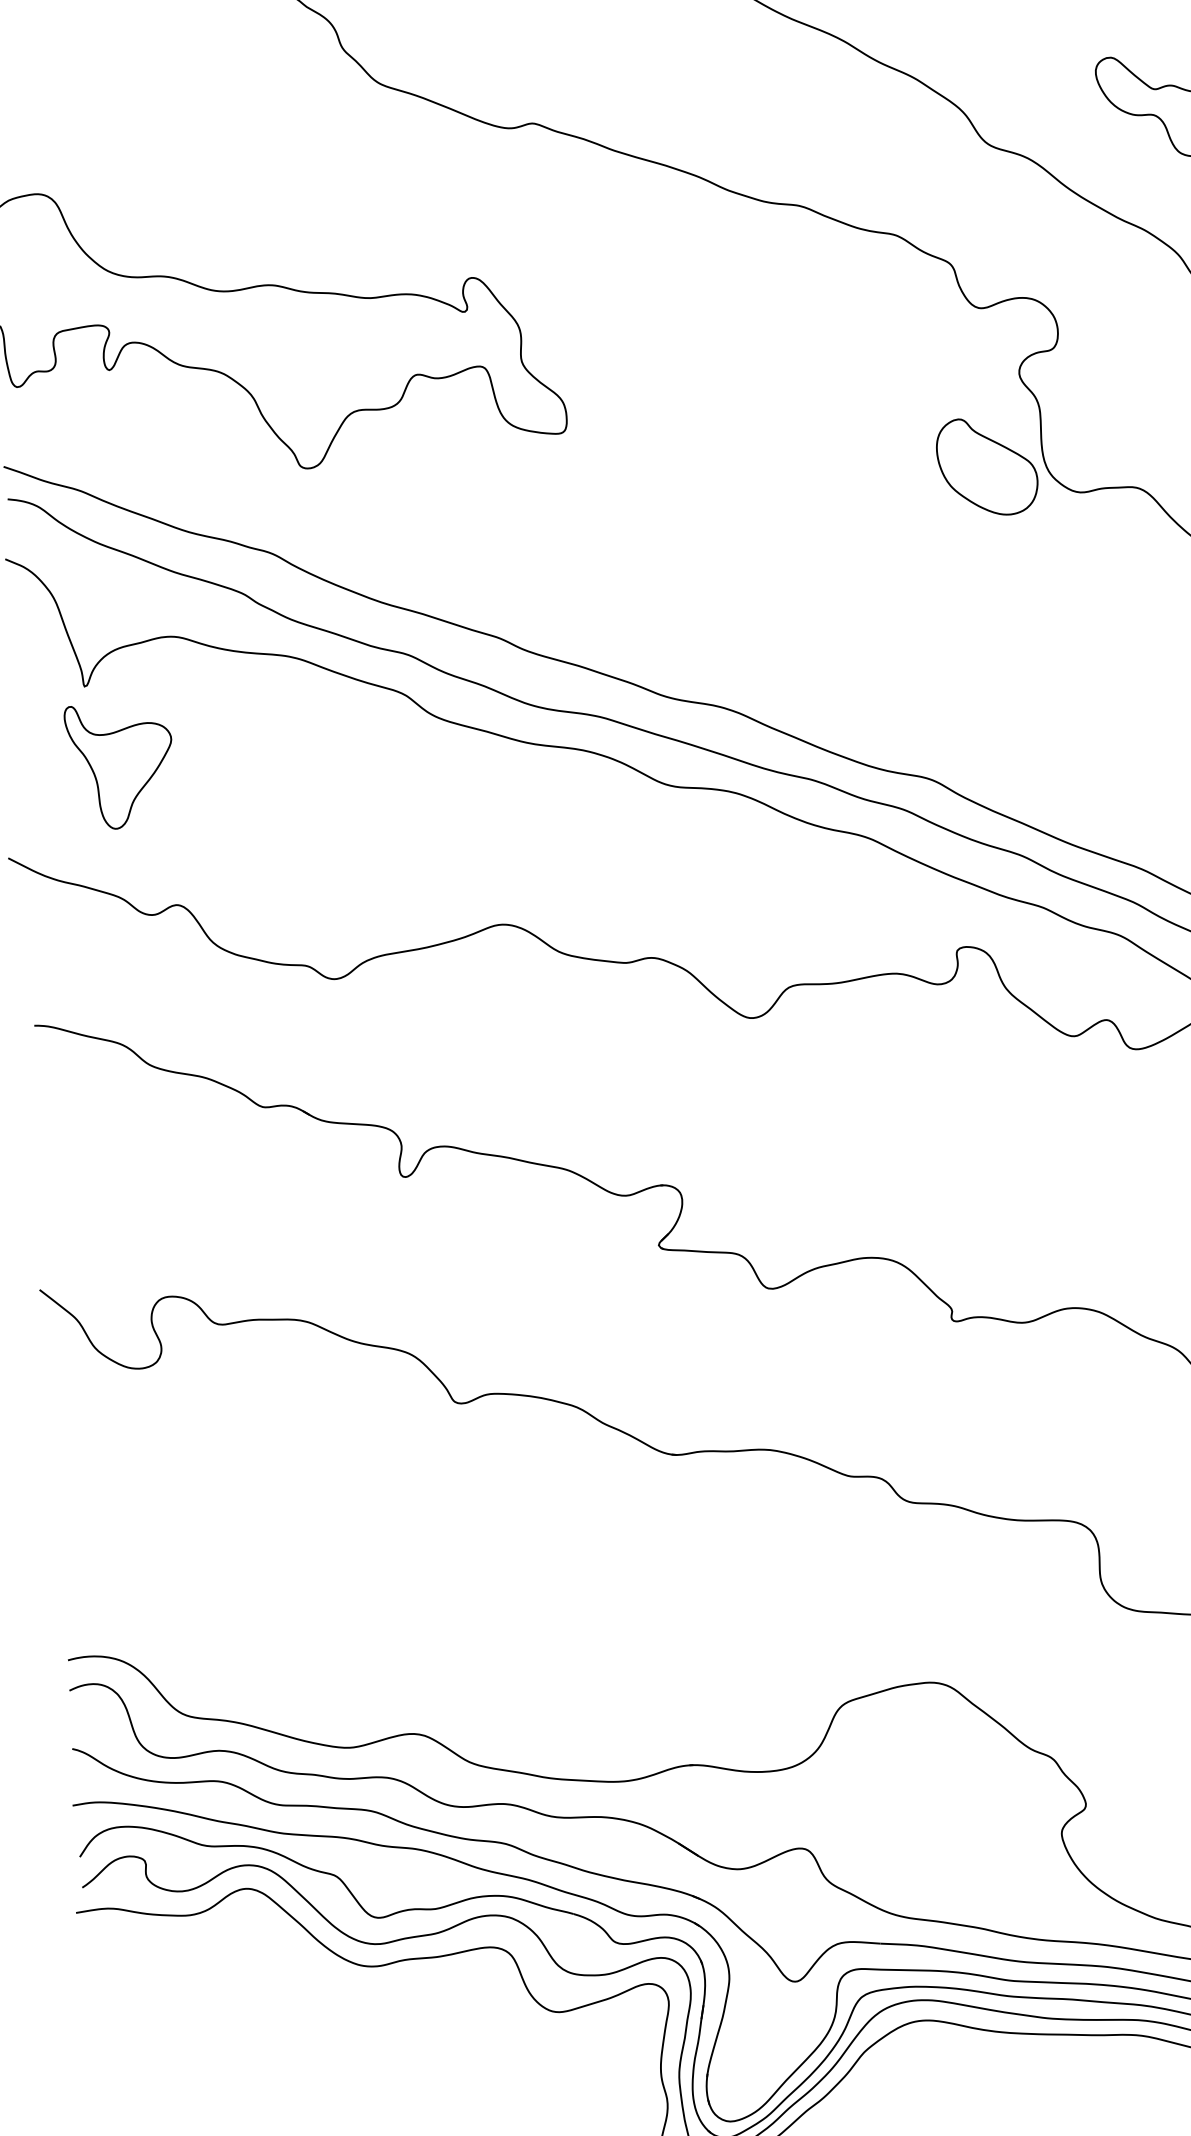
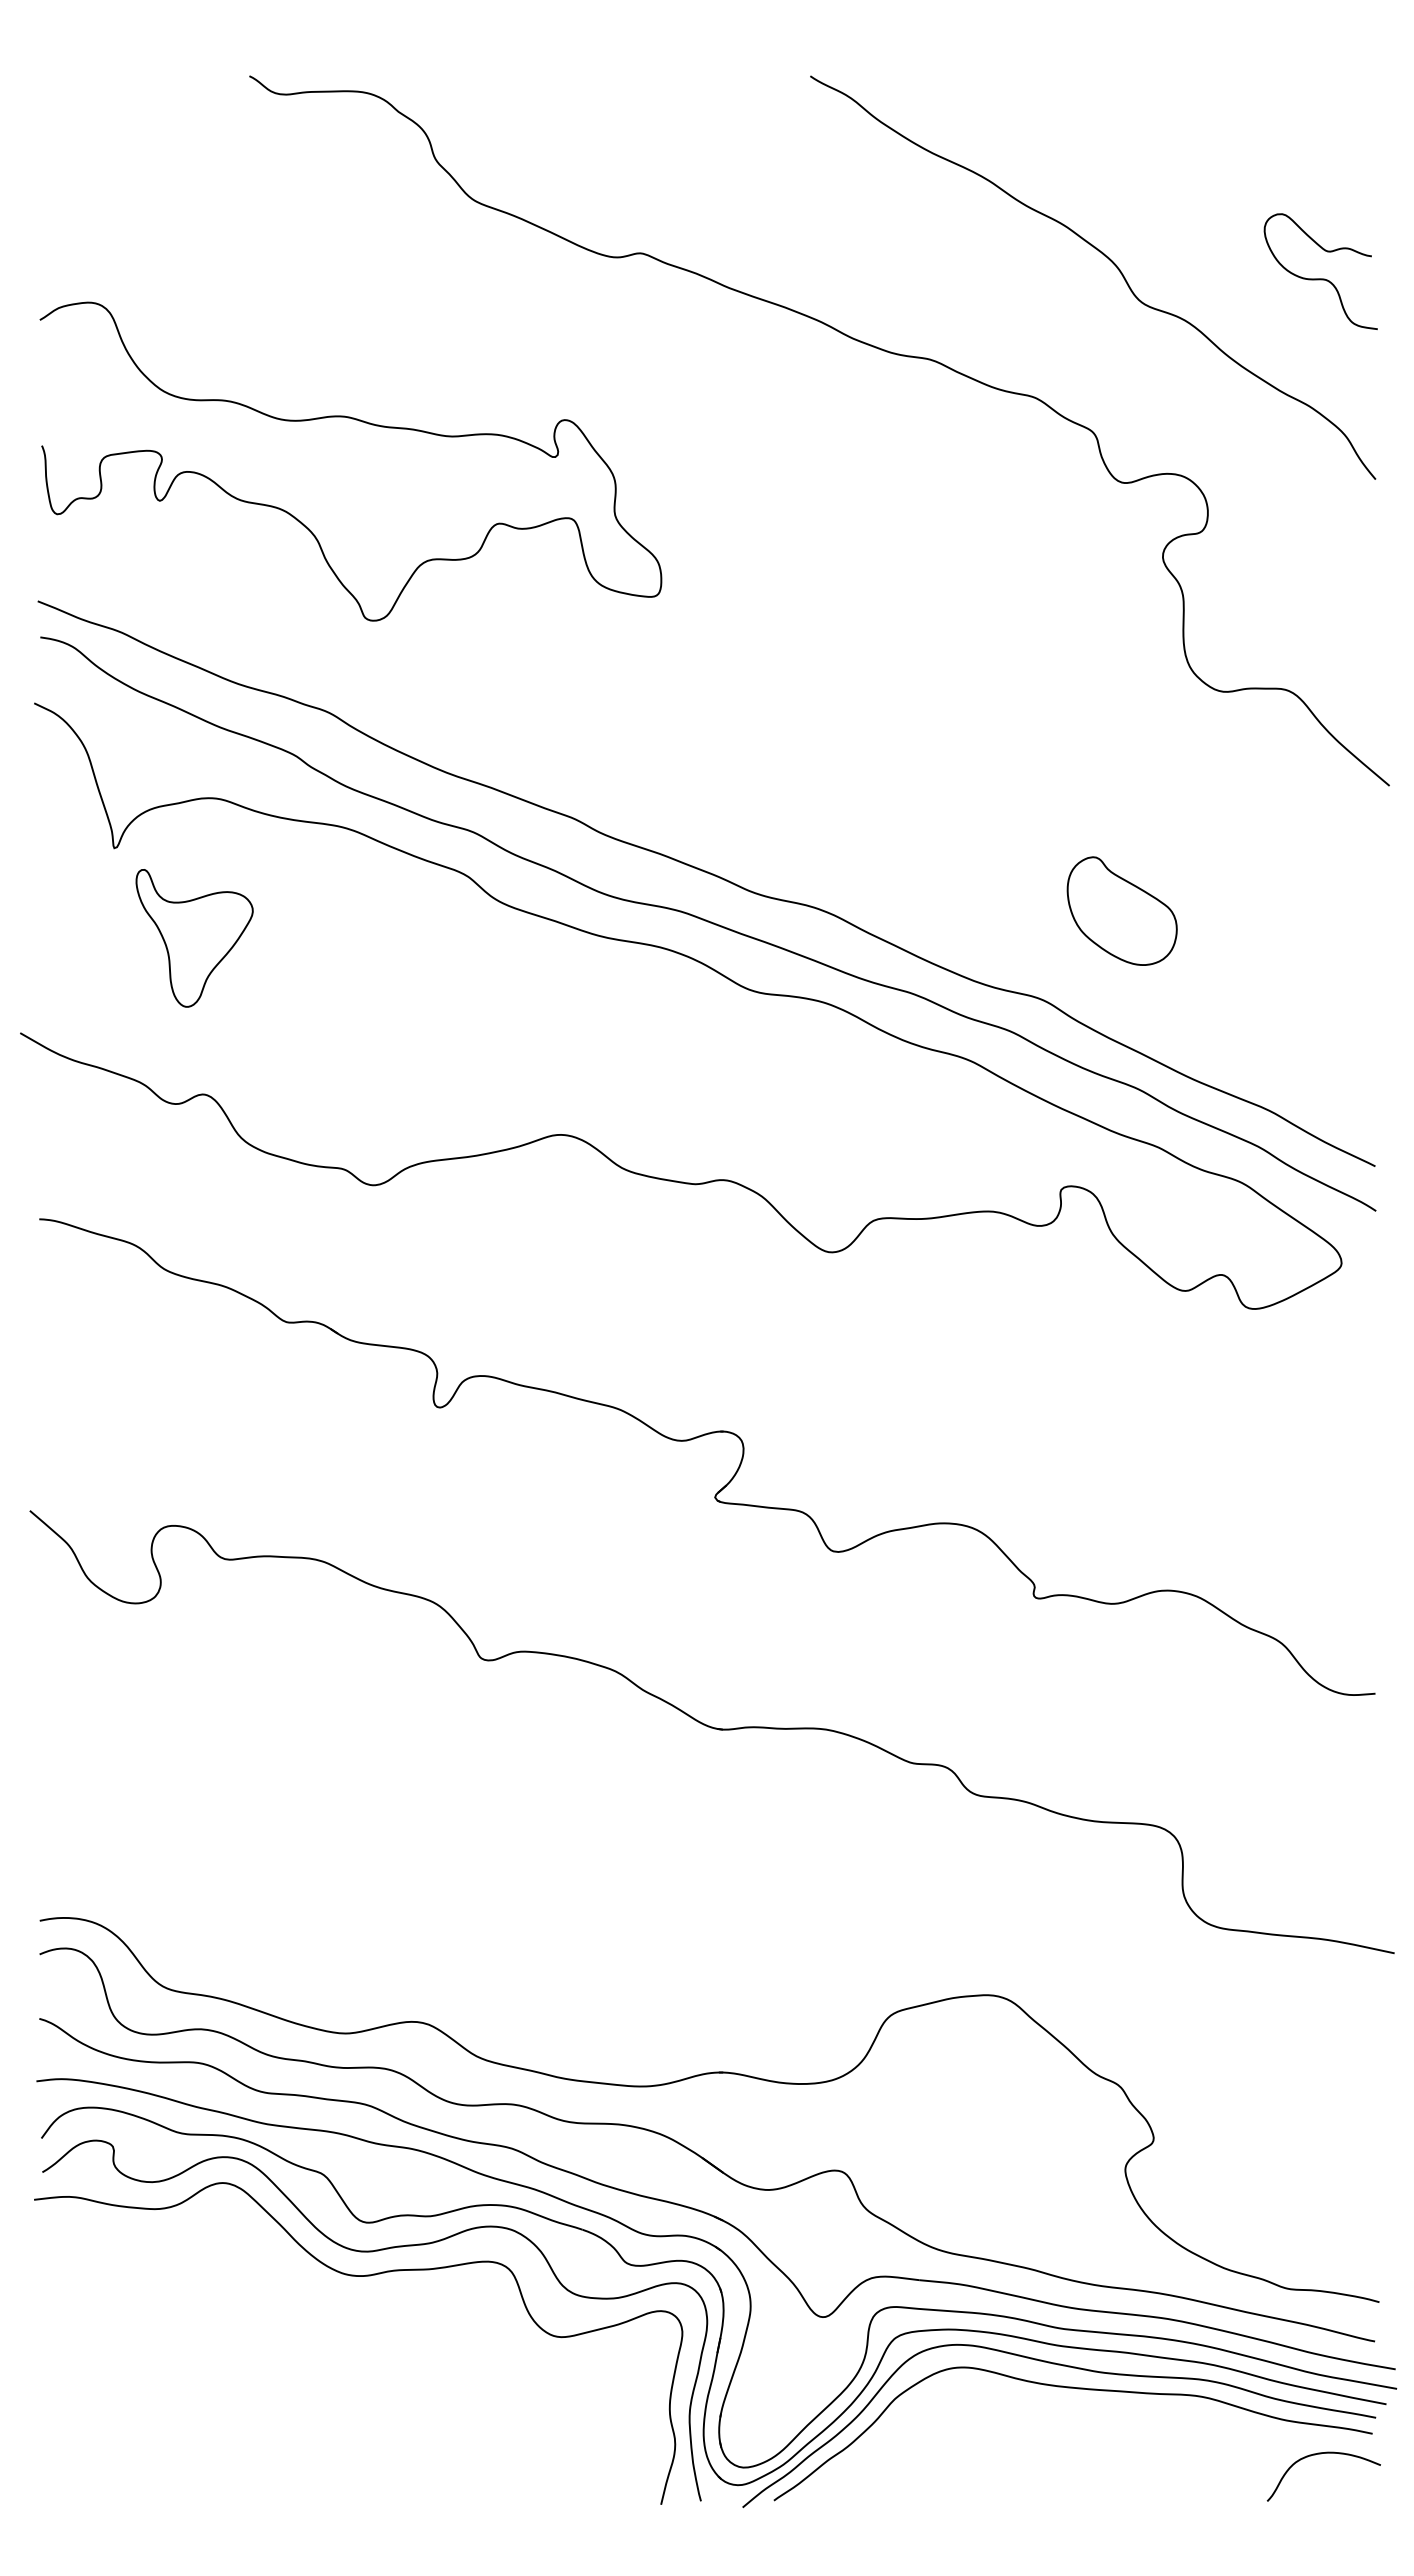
part: (986, 466) -> (1121, 910), moved
part: (119, 766) -> (194, 938), moved

